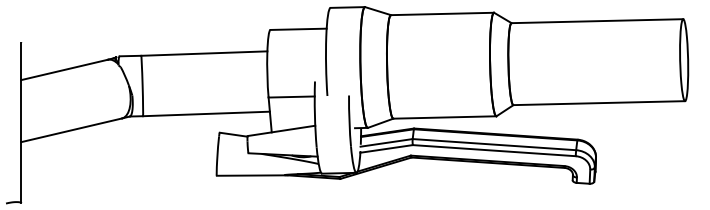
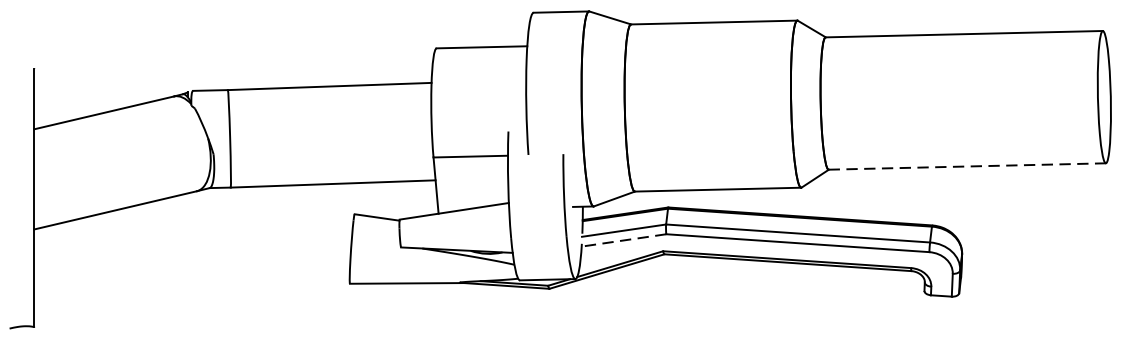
line: (599, 103) -> (967, 167), solid -> dashed
line: (386, 149) -> (623, 241), solid -> dashed

